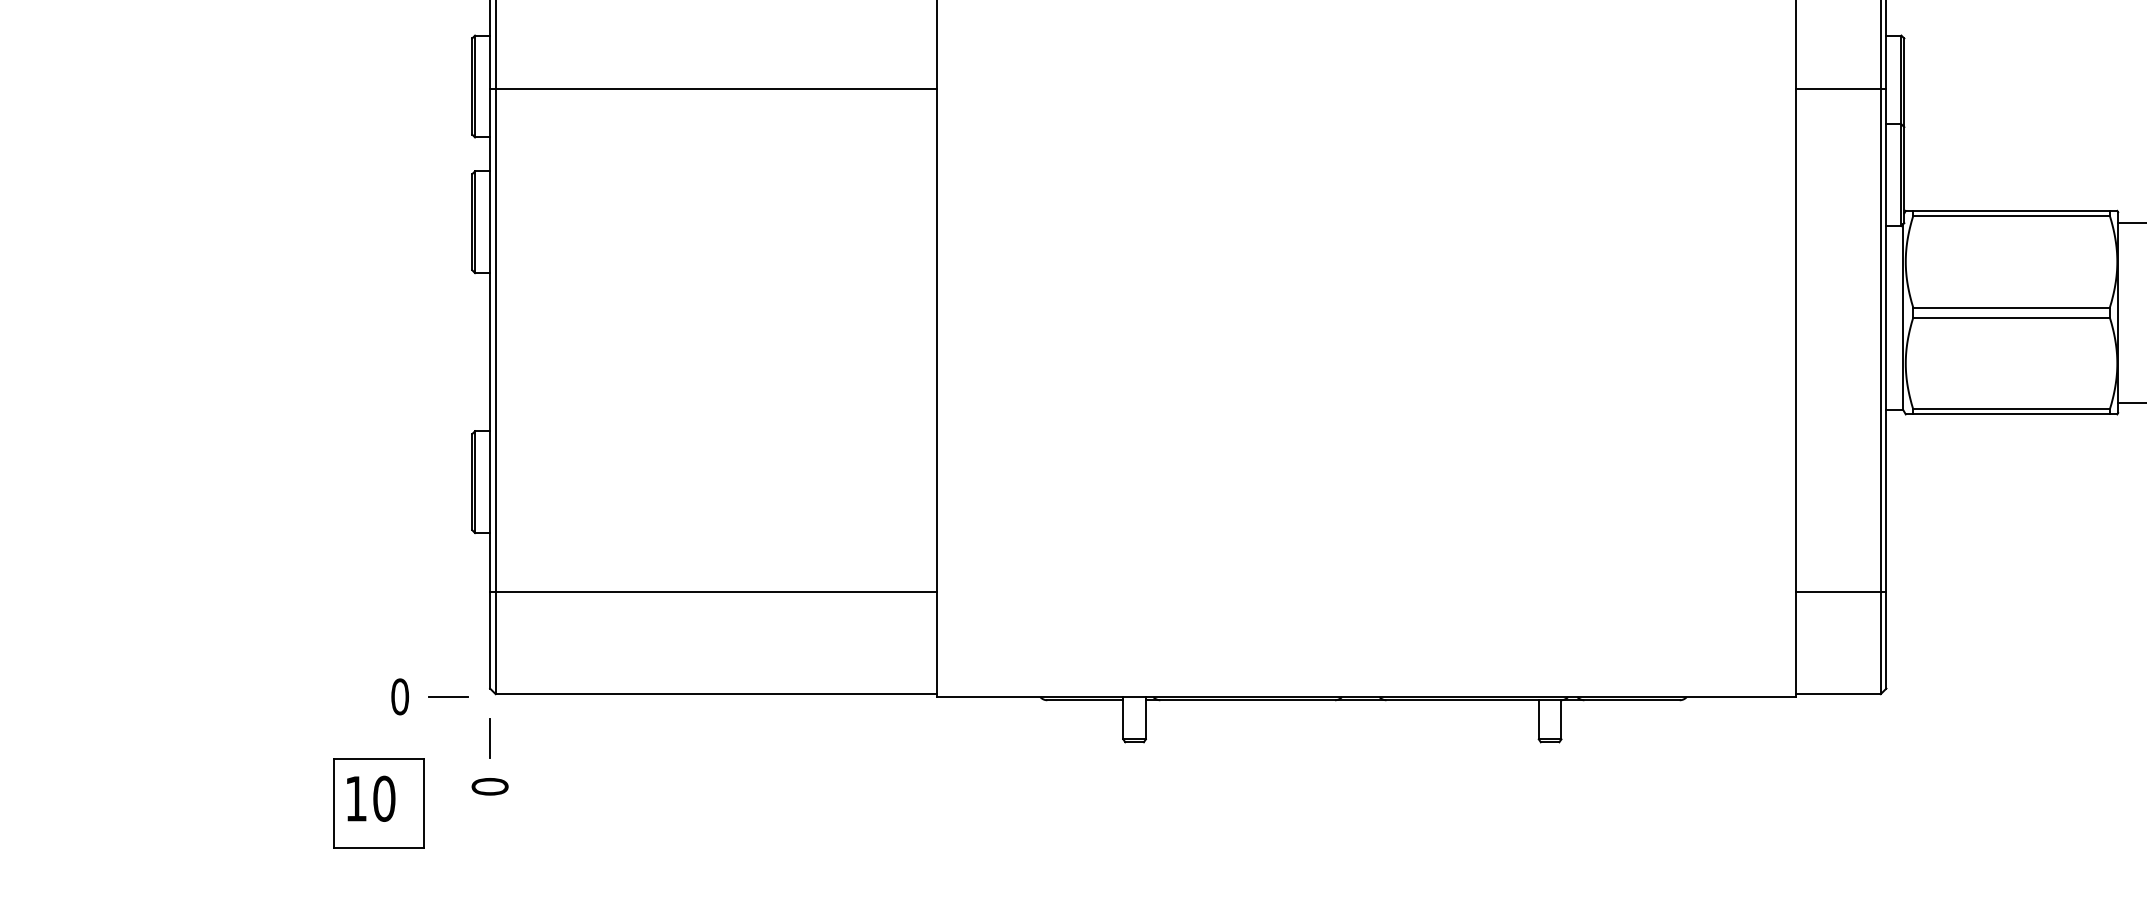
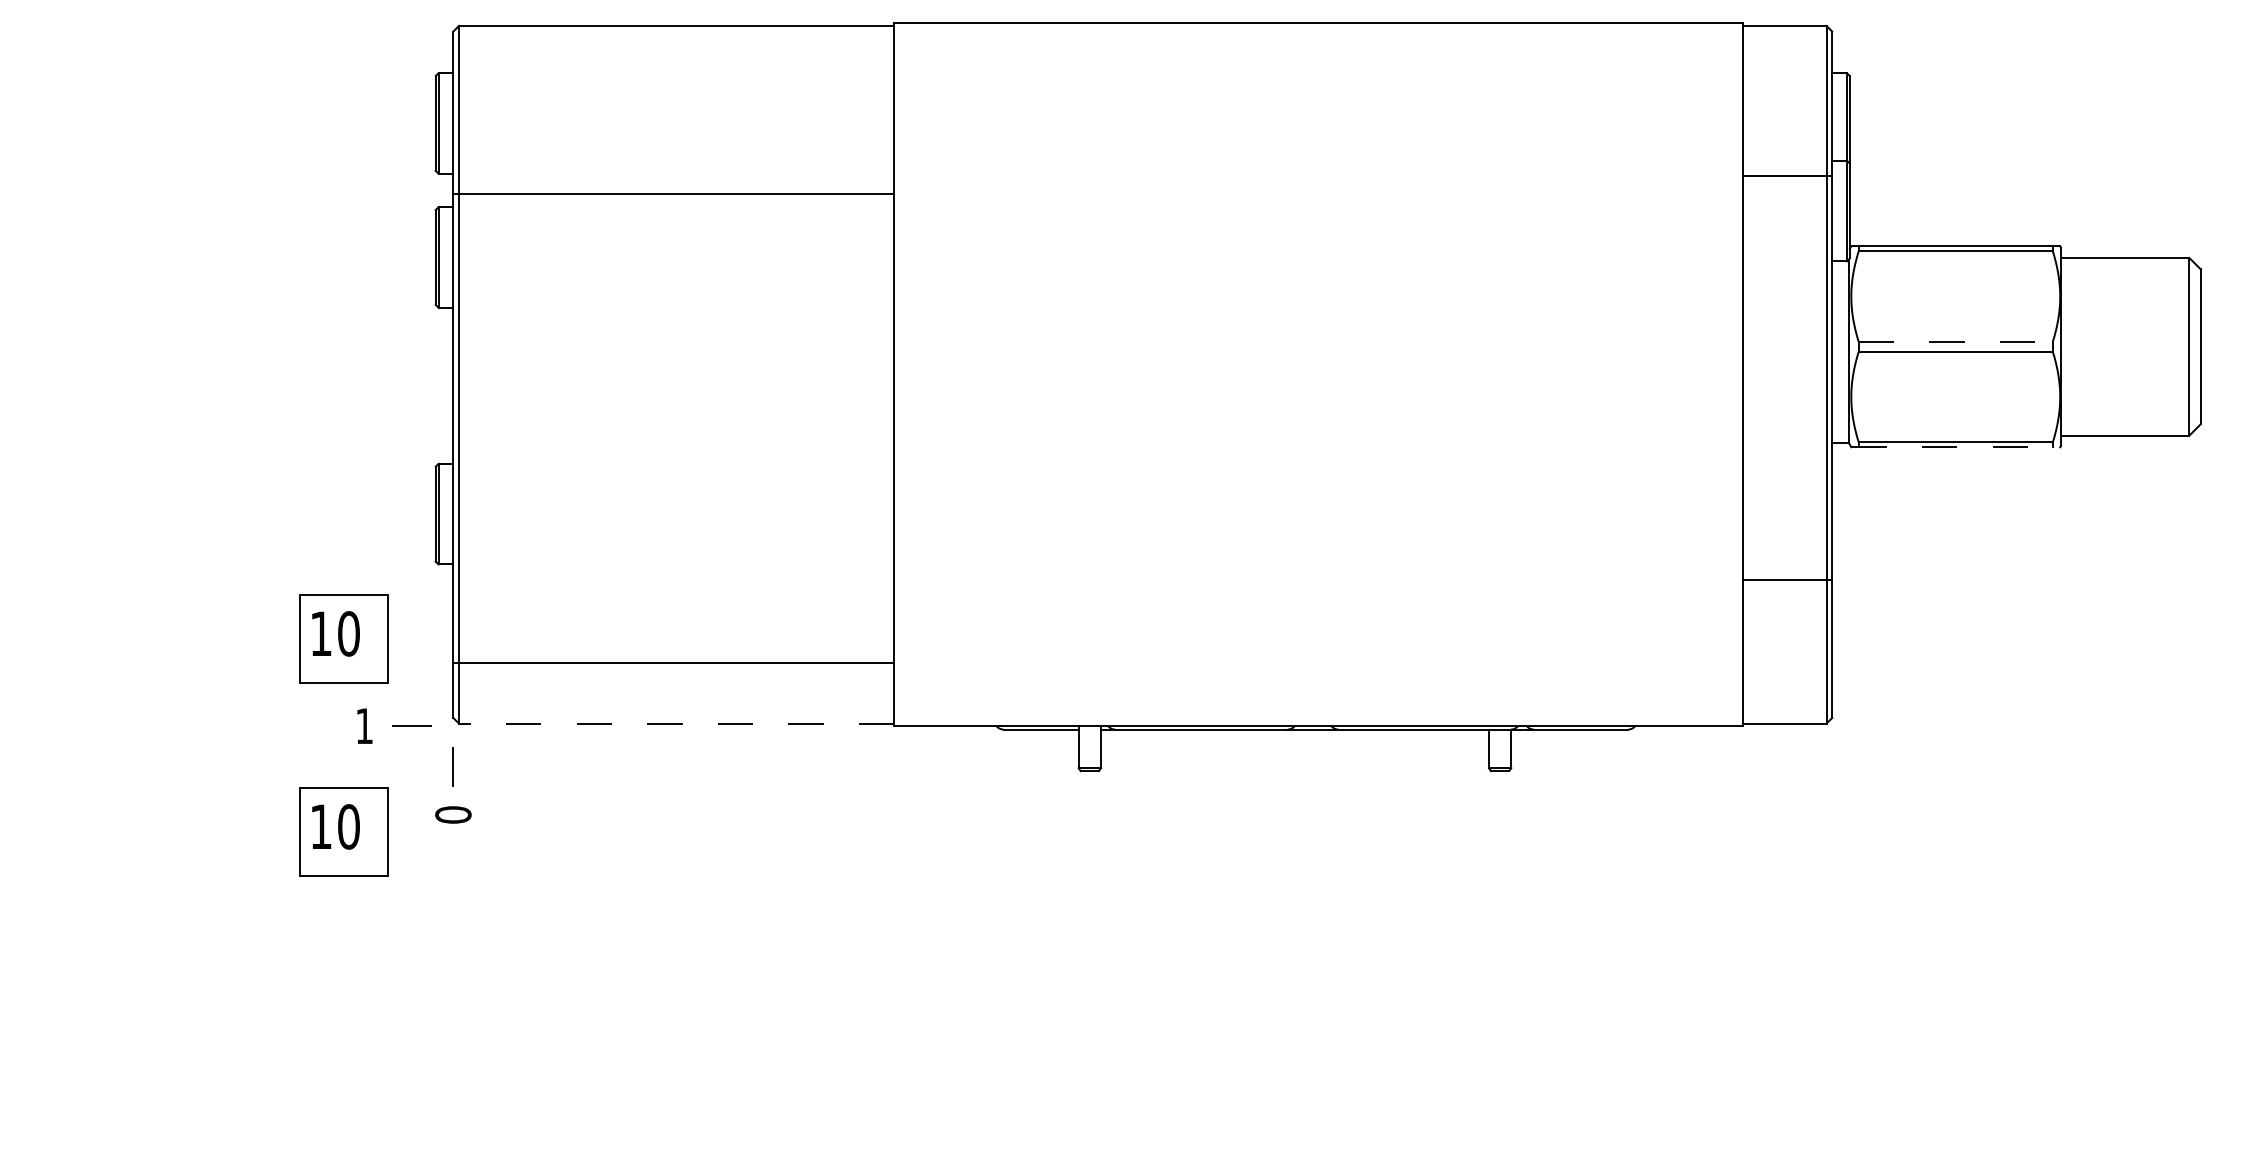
line: (712, 89) -> (673, 194), moved
line: (1841, 89) -> (1787, 176), moved
line: (2012, 307) -> (1956, 341), solid -> dashed
line: (2012, 414) -> (1956, 447), solid -> dashed
line: (712, 592) -> (673, 663), moved
line: (1841, 592) -> (1787, 580), moved
part: (378, 608) -> (343, 638), added
line: (716, 694) -> (676, 723), solid -> dashed
text: (400, 697) -> (364, 726), 0 -> 1

